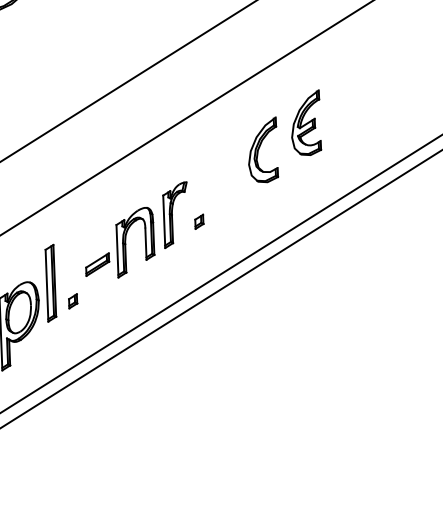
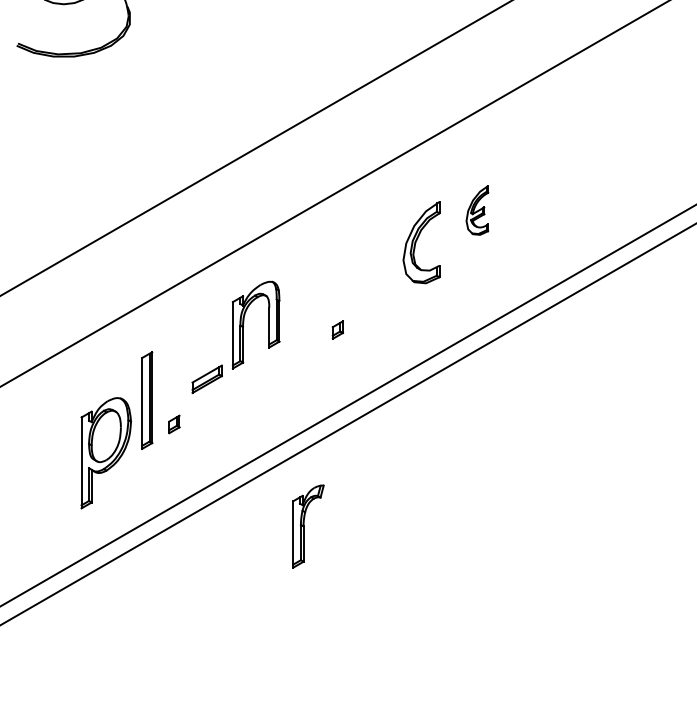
part: (306, 123) -> (477, 210), size x0.6
part: (175, 215) -> (308, 526), moved
part: (126, 240) -> (244, 322), moved

